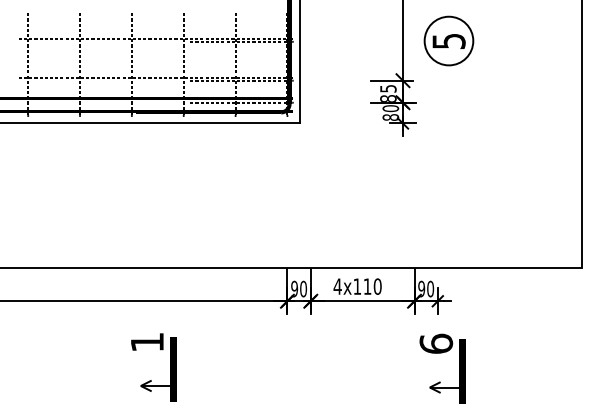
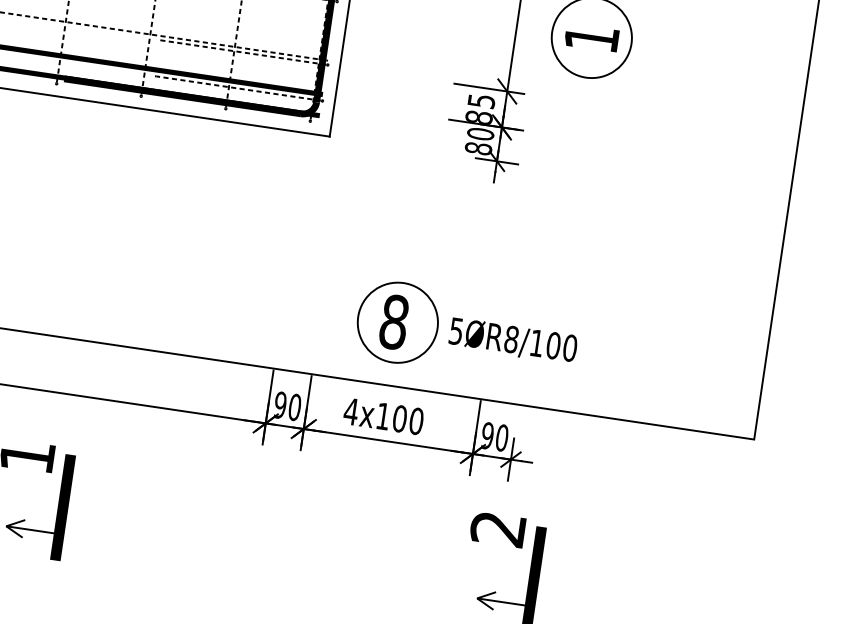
text: (448, 41) -> (590, 38), 5 -> 1
part: (399, 228) -> (466, 331), added
text: (367, 286) -> (399, 418), 4x110 -> 4x100
text: (436, 343) -> (498, 528), 6 -> 2

